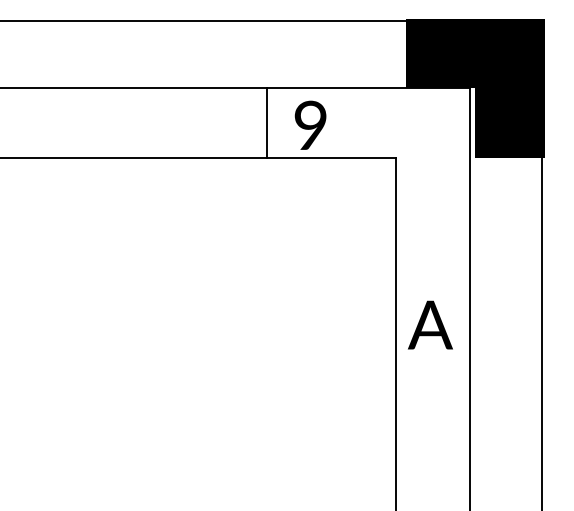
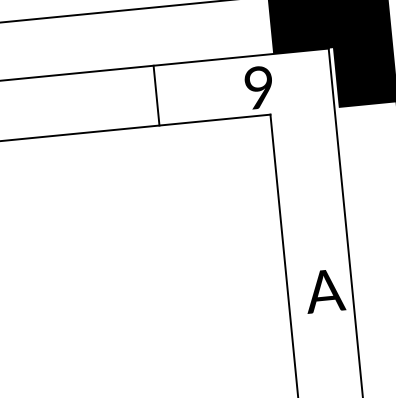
text: (310, 124) -> (258, 86), moved
text: (430, 324) -> (324, 290), moved

